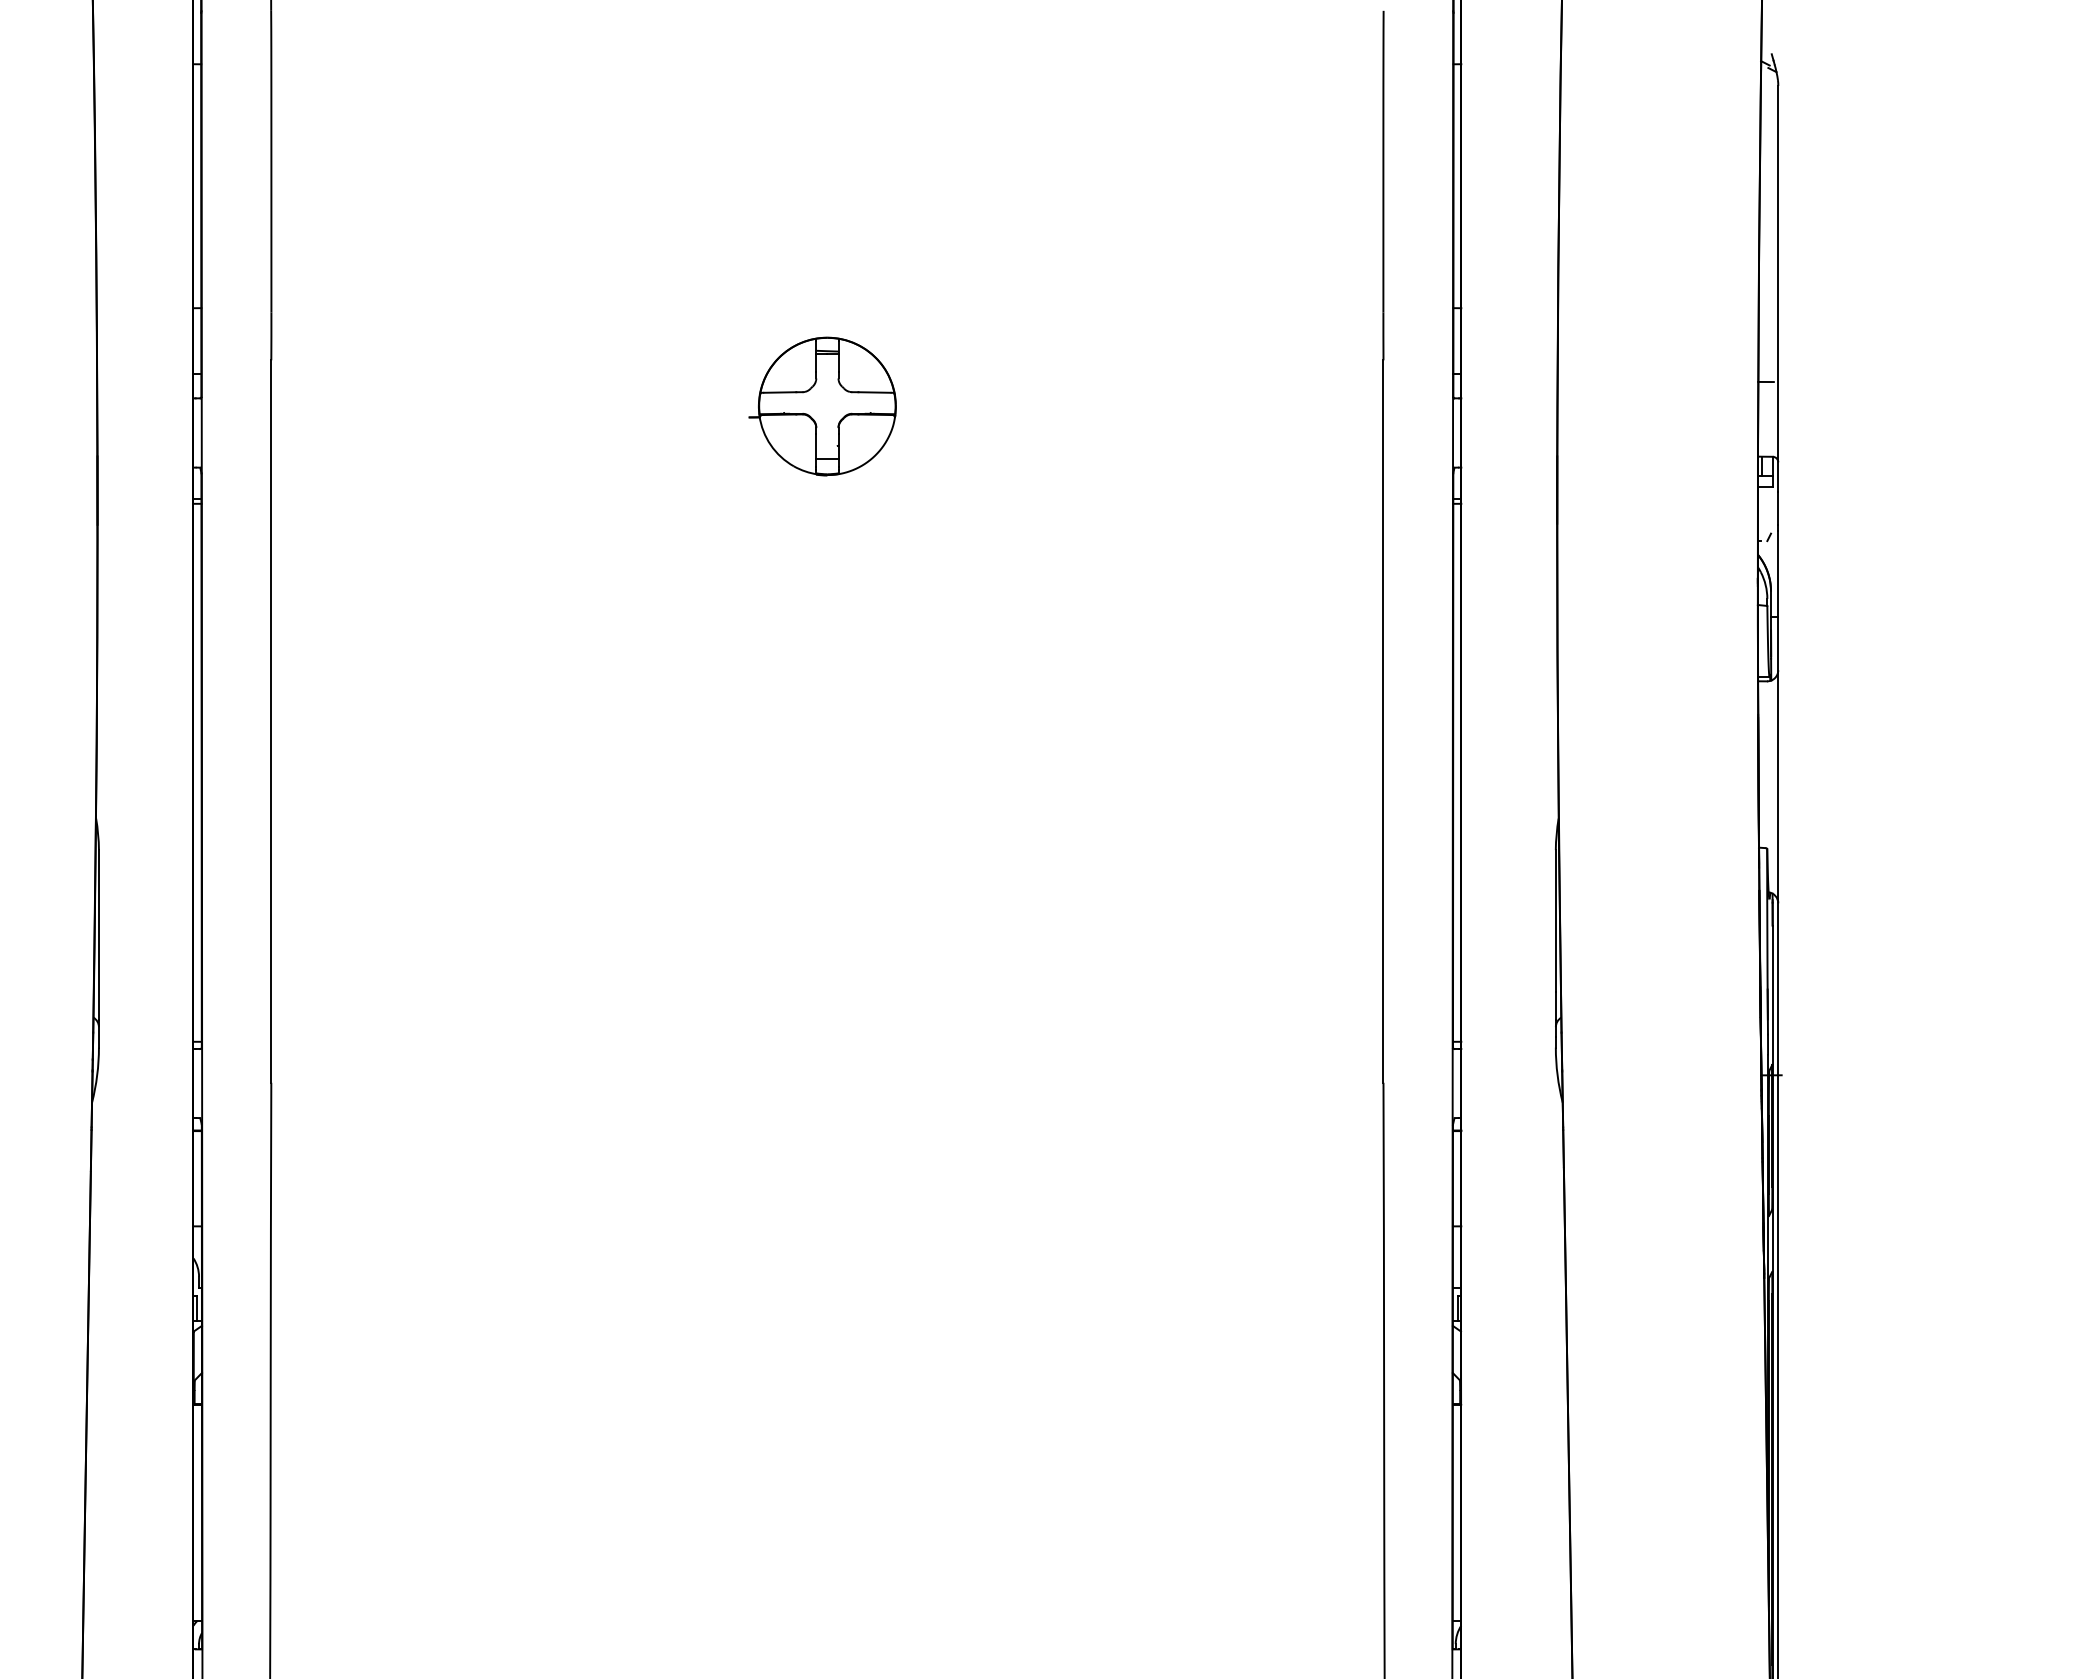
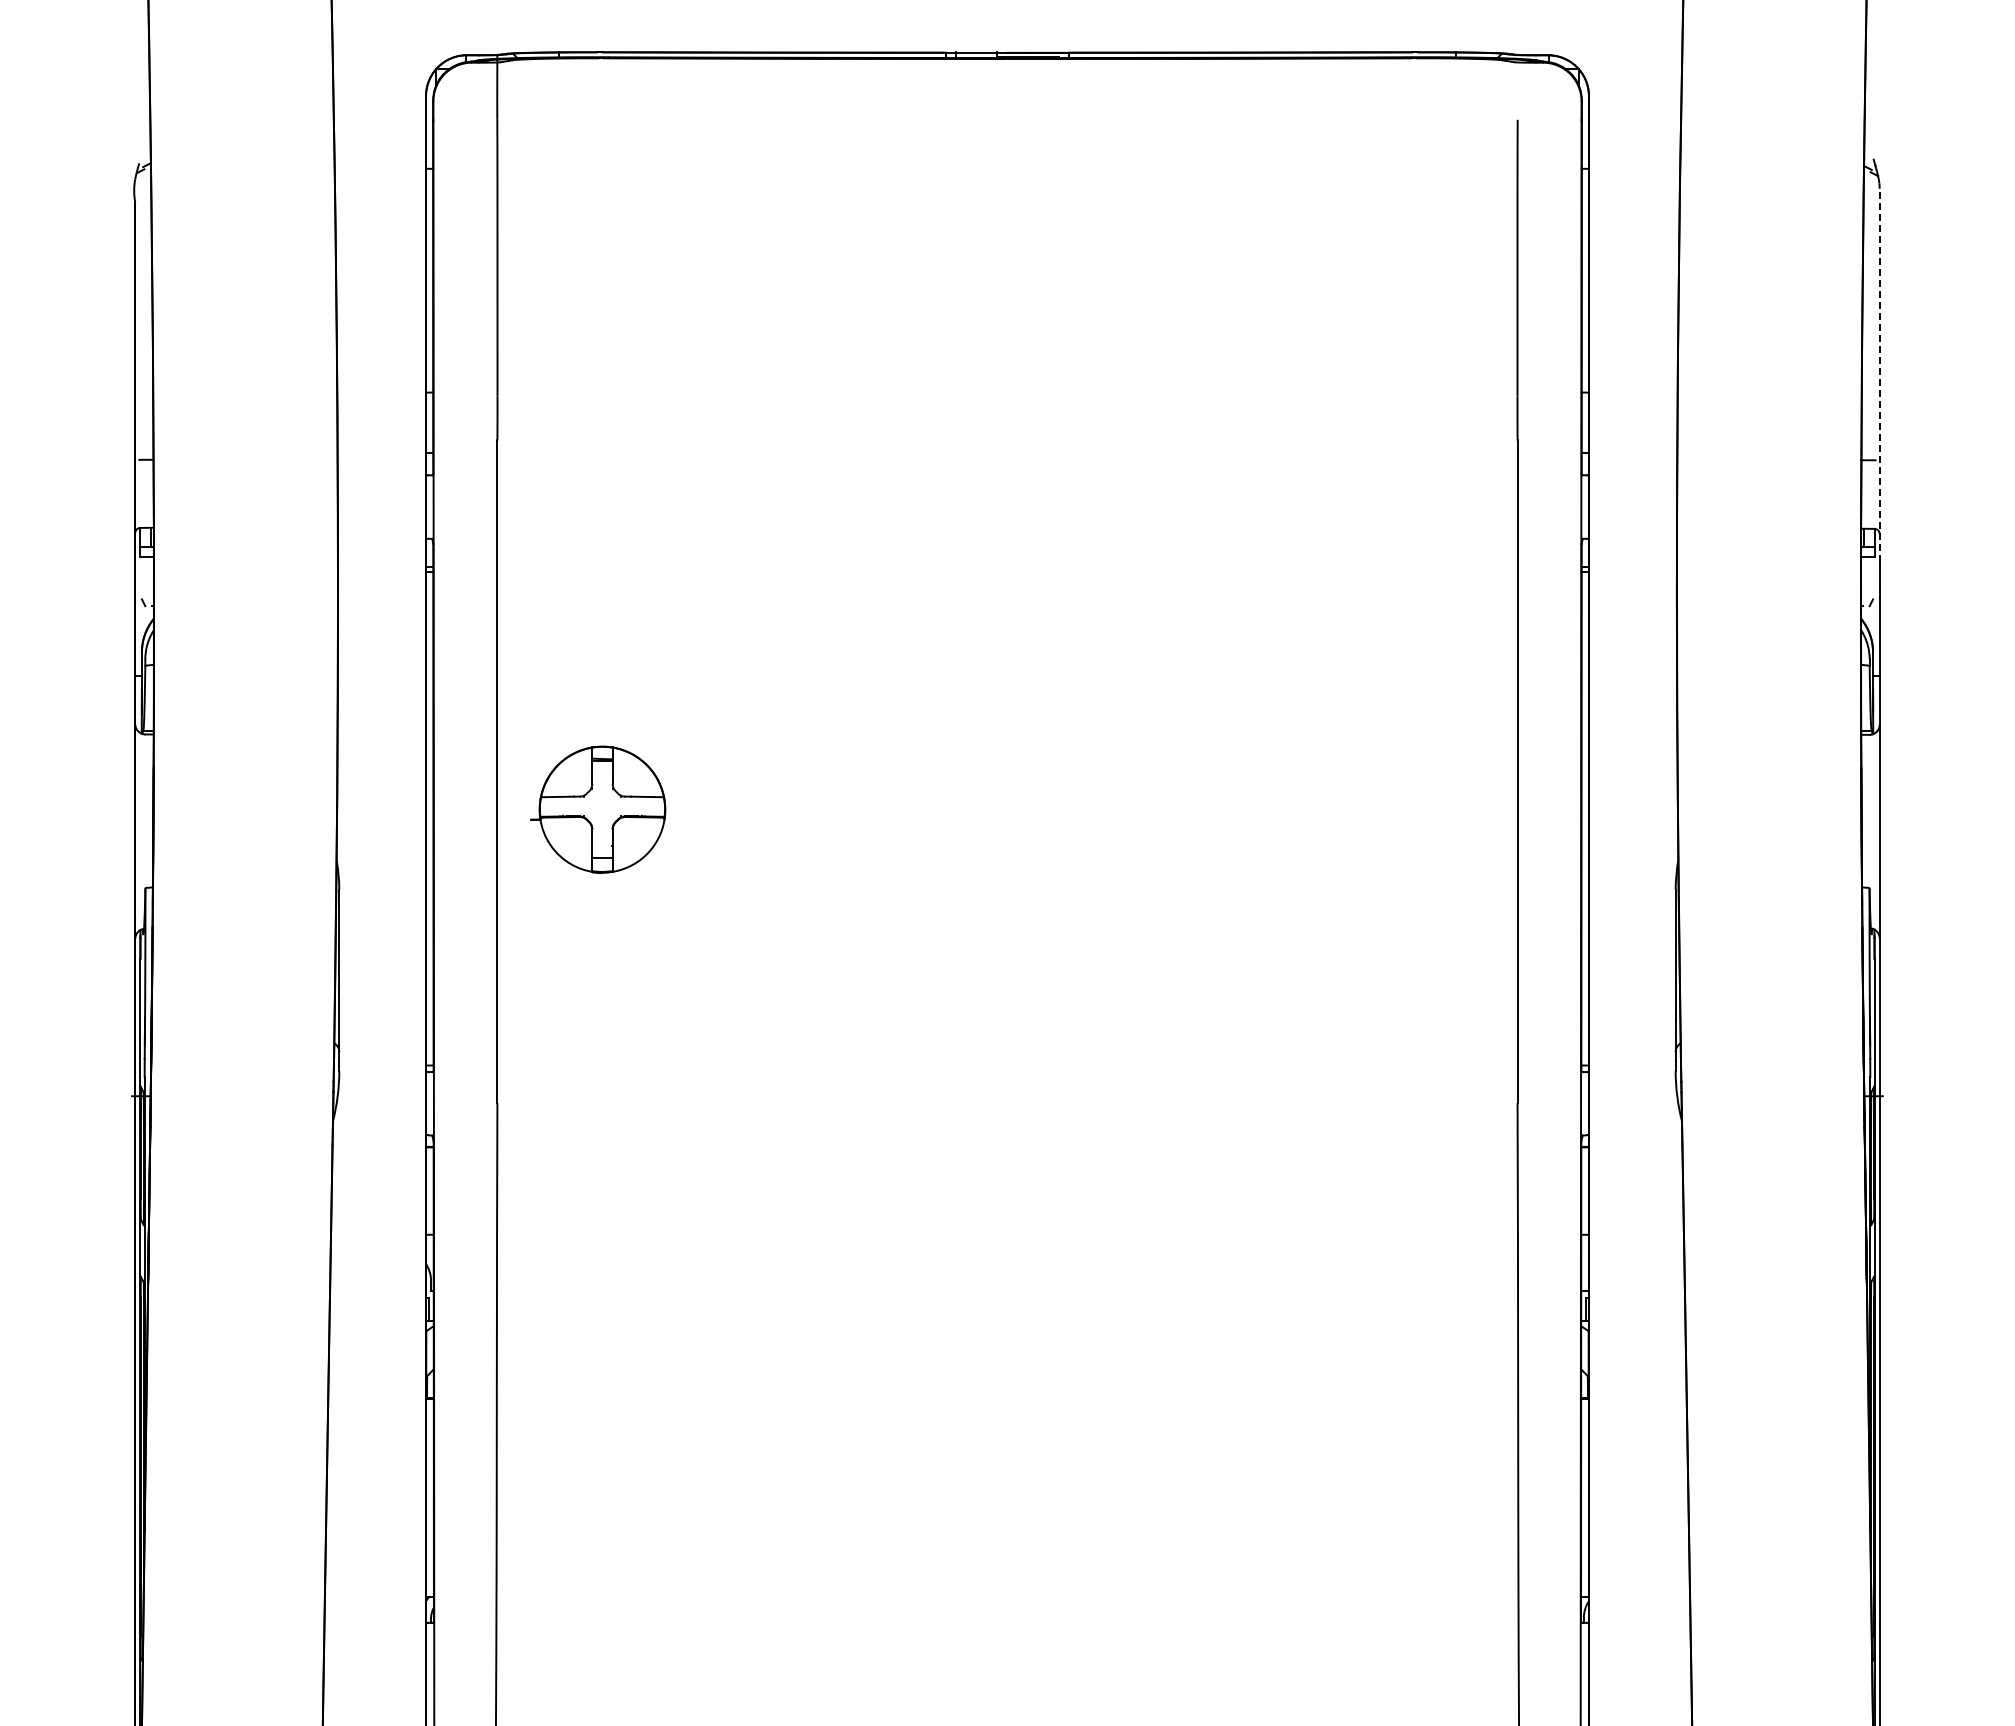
line: (1778, 288) -> (1879, 374), solid -> dashed
part: (823, 406) -> (598, 809), moved

